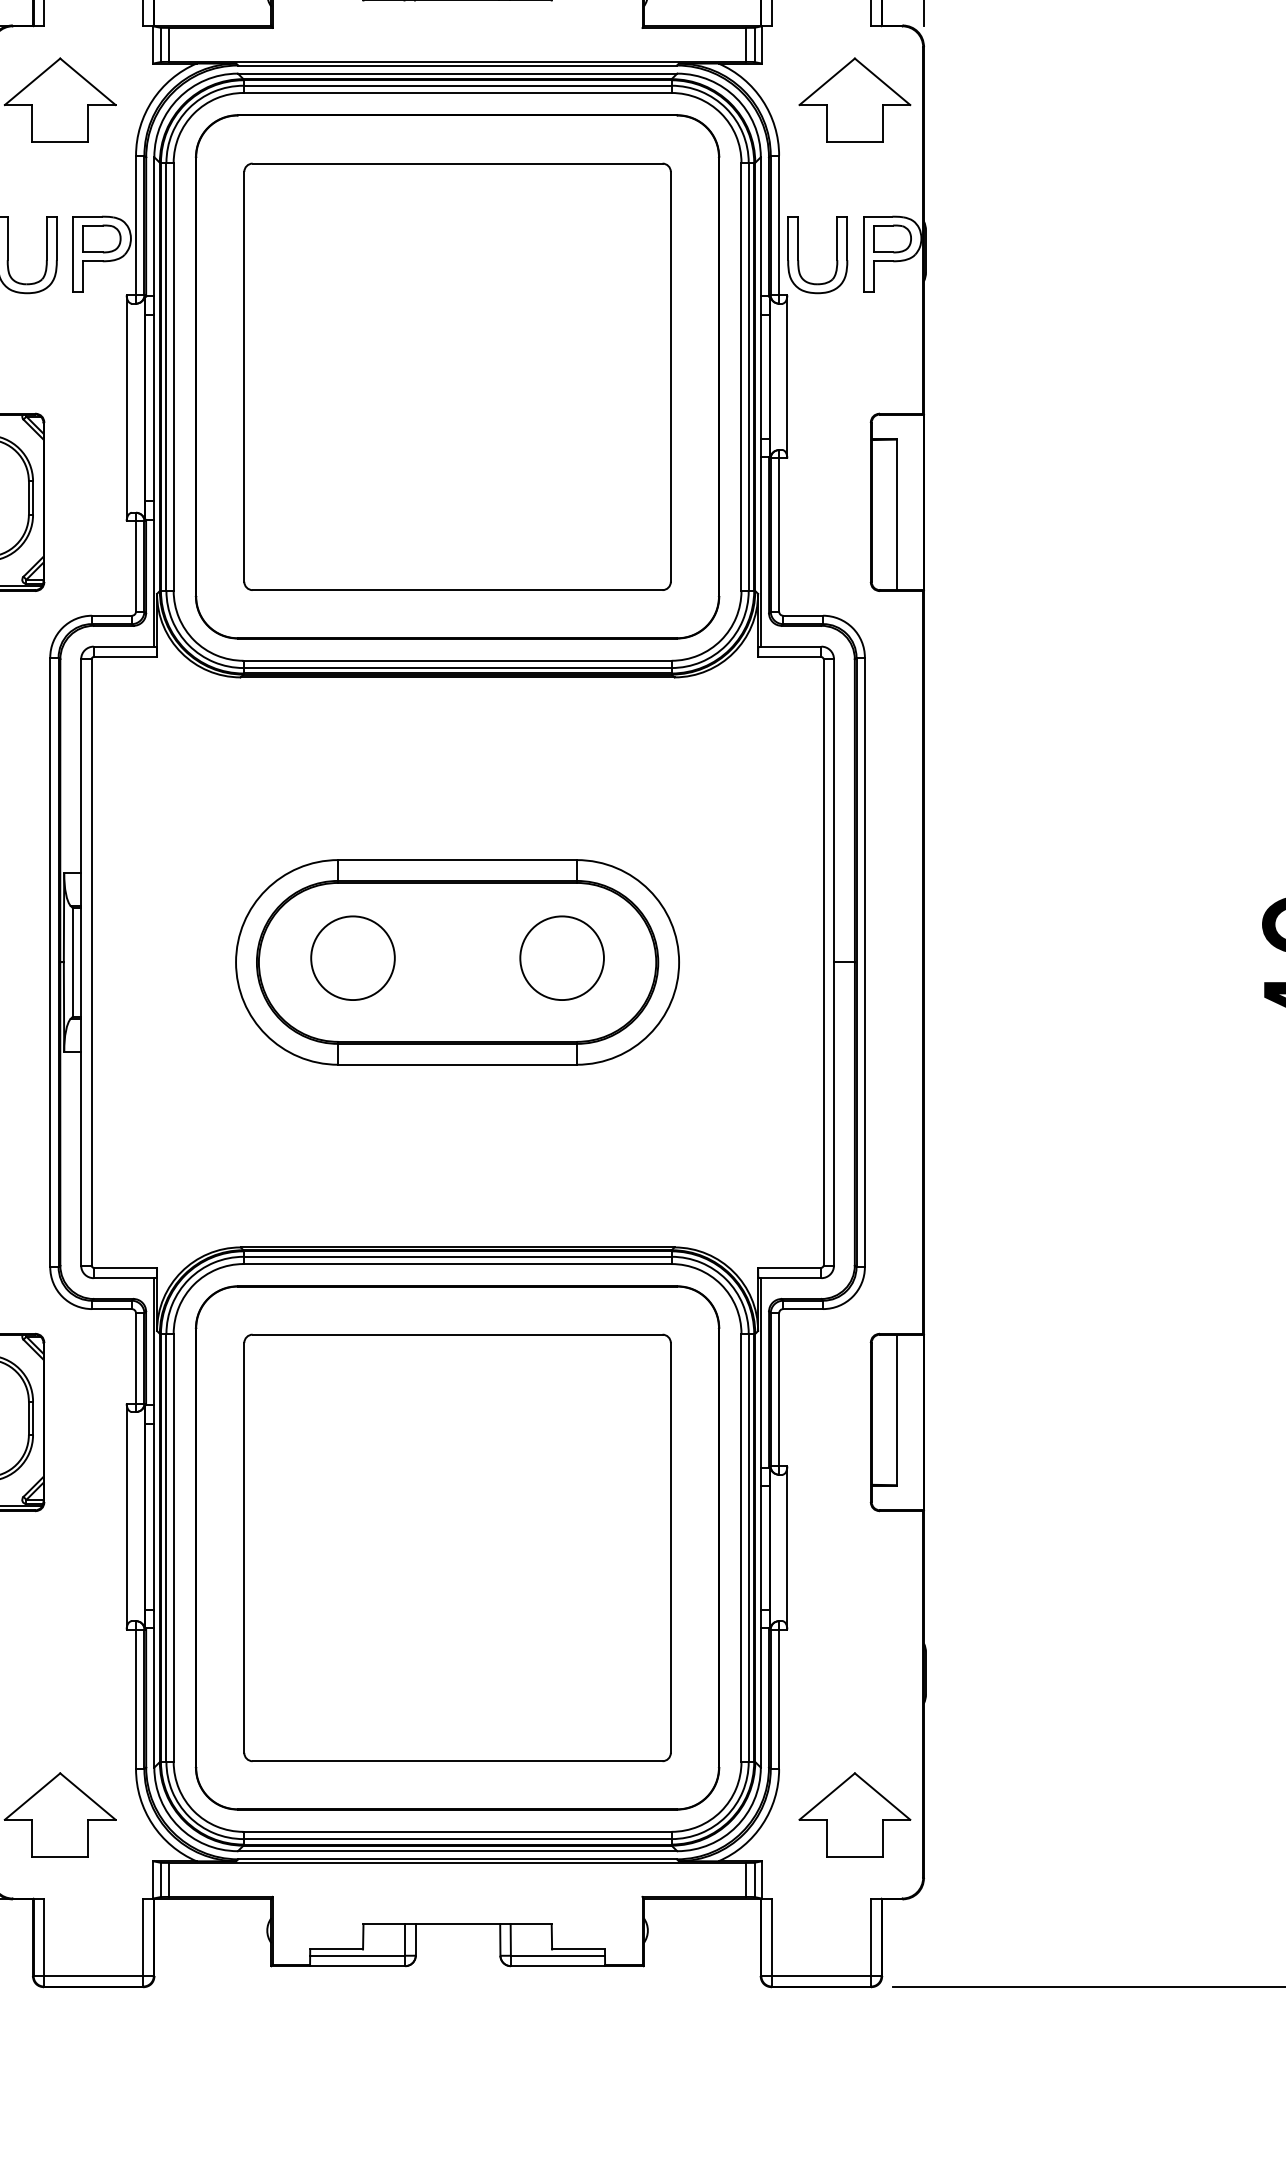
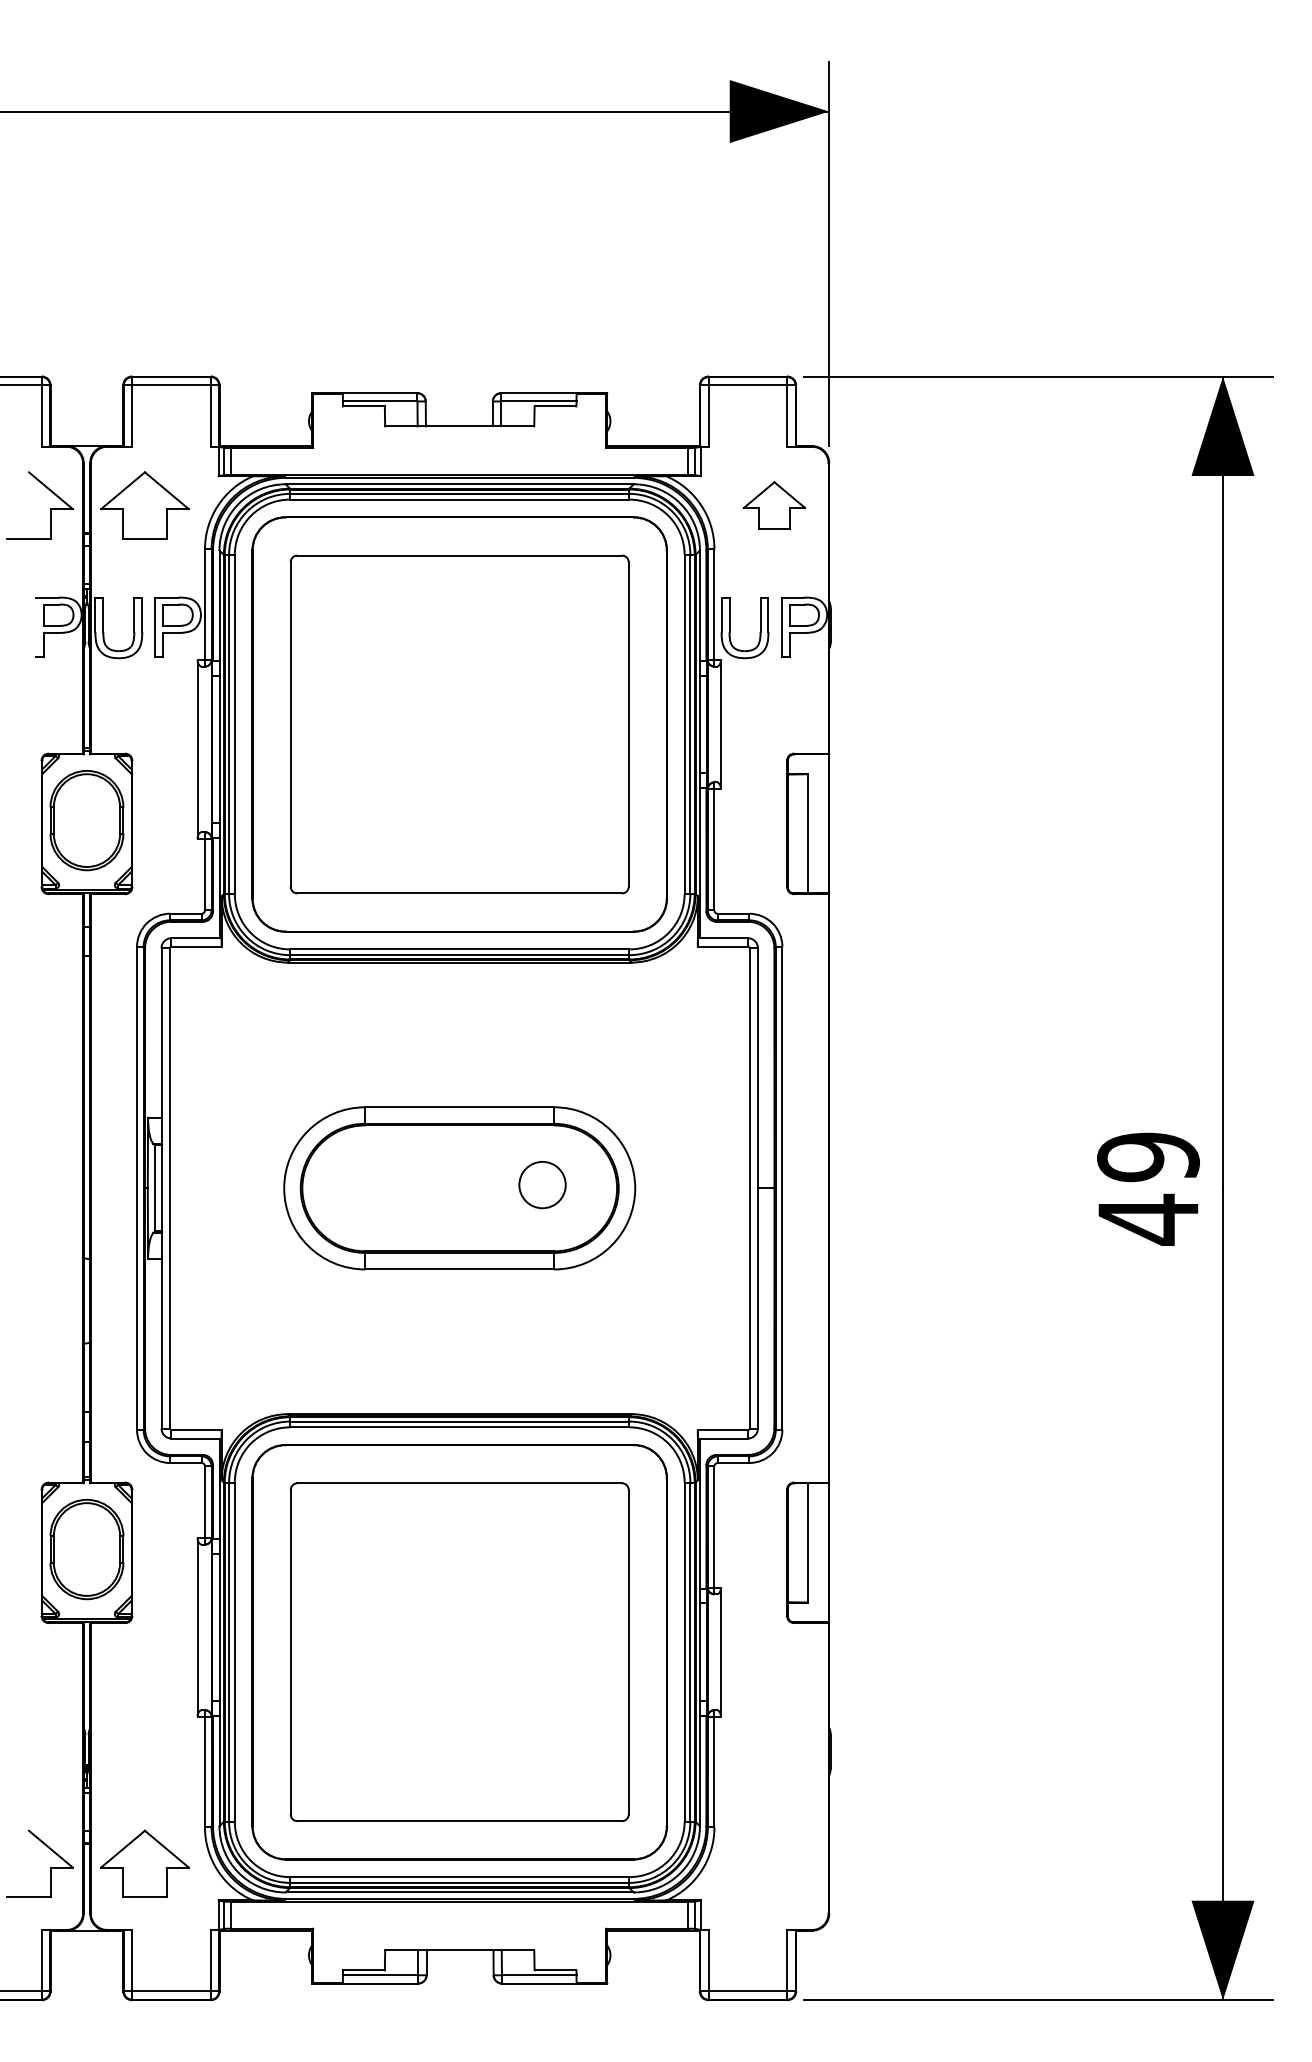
part: (854, 100) -> (774, 505), size x0.7
circle: (562, 957) -> (542, 1184), size x0.7
circle: (352, 958) -> (376, 1185), removed
part: (854, 1814) -> (774, 1863), removed

